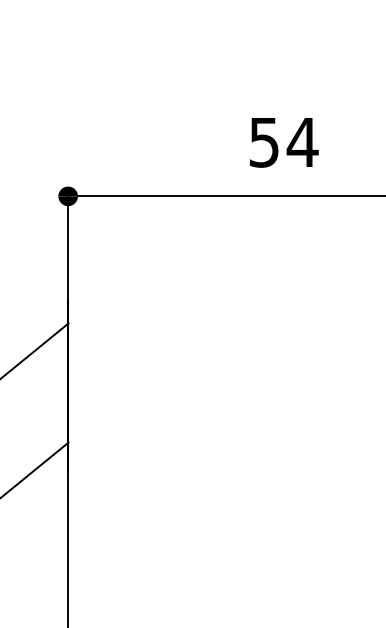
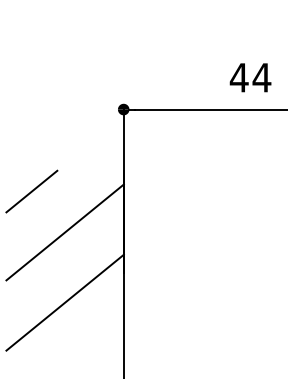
text: (262, 141) -> (238, 77), 54 -> 44

